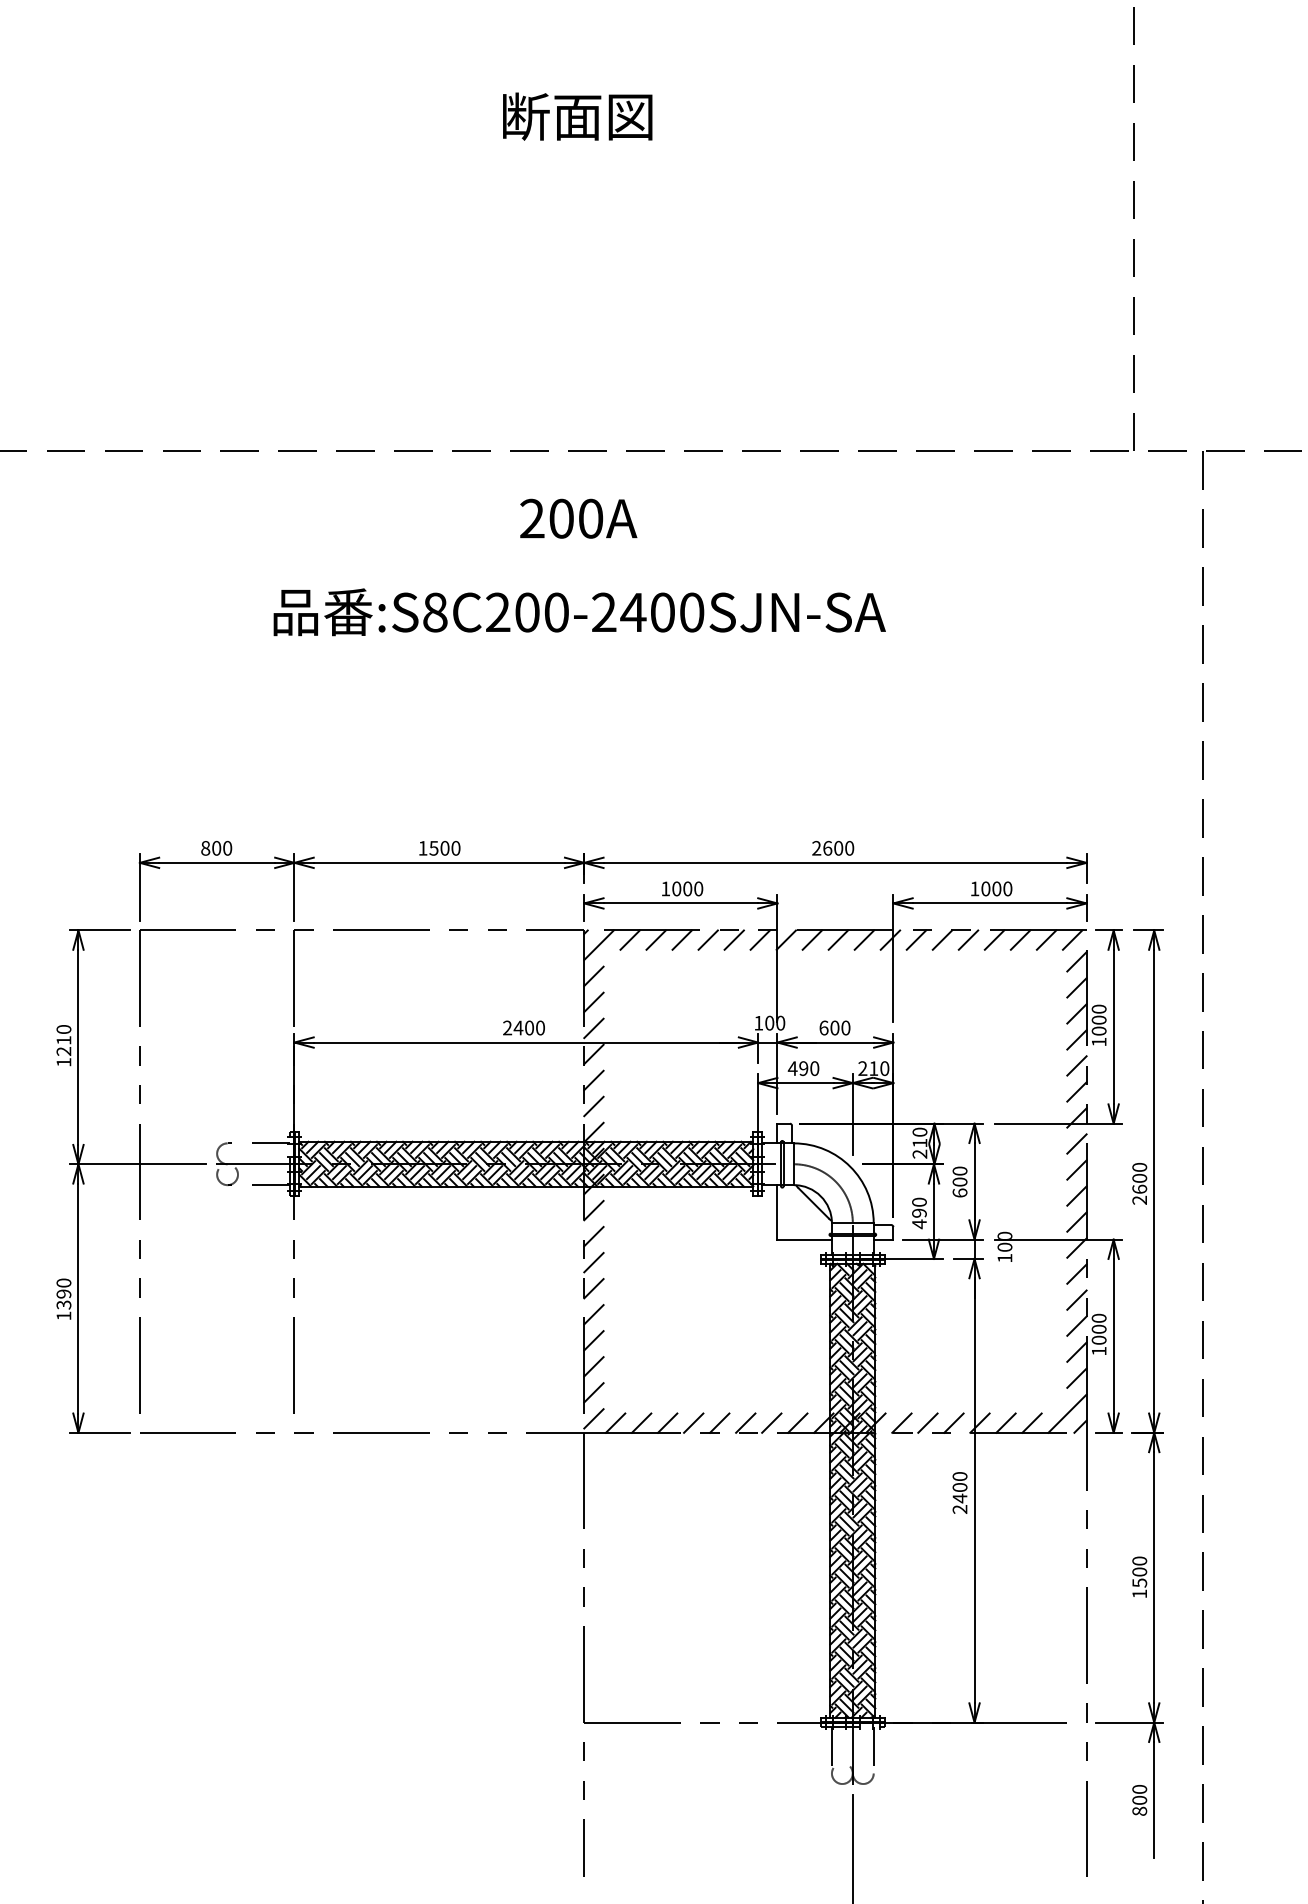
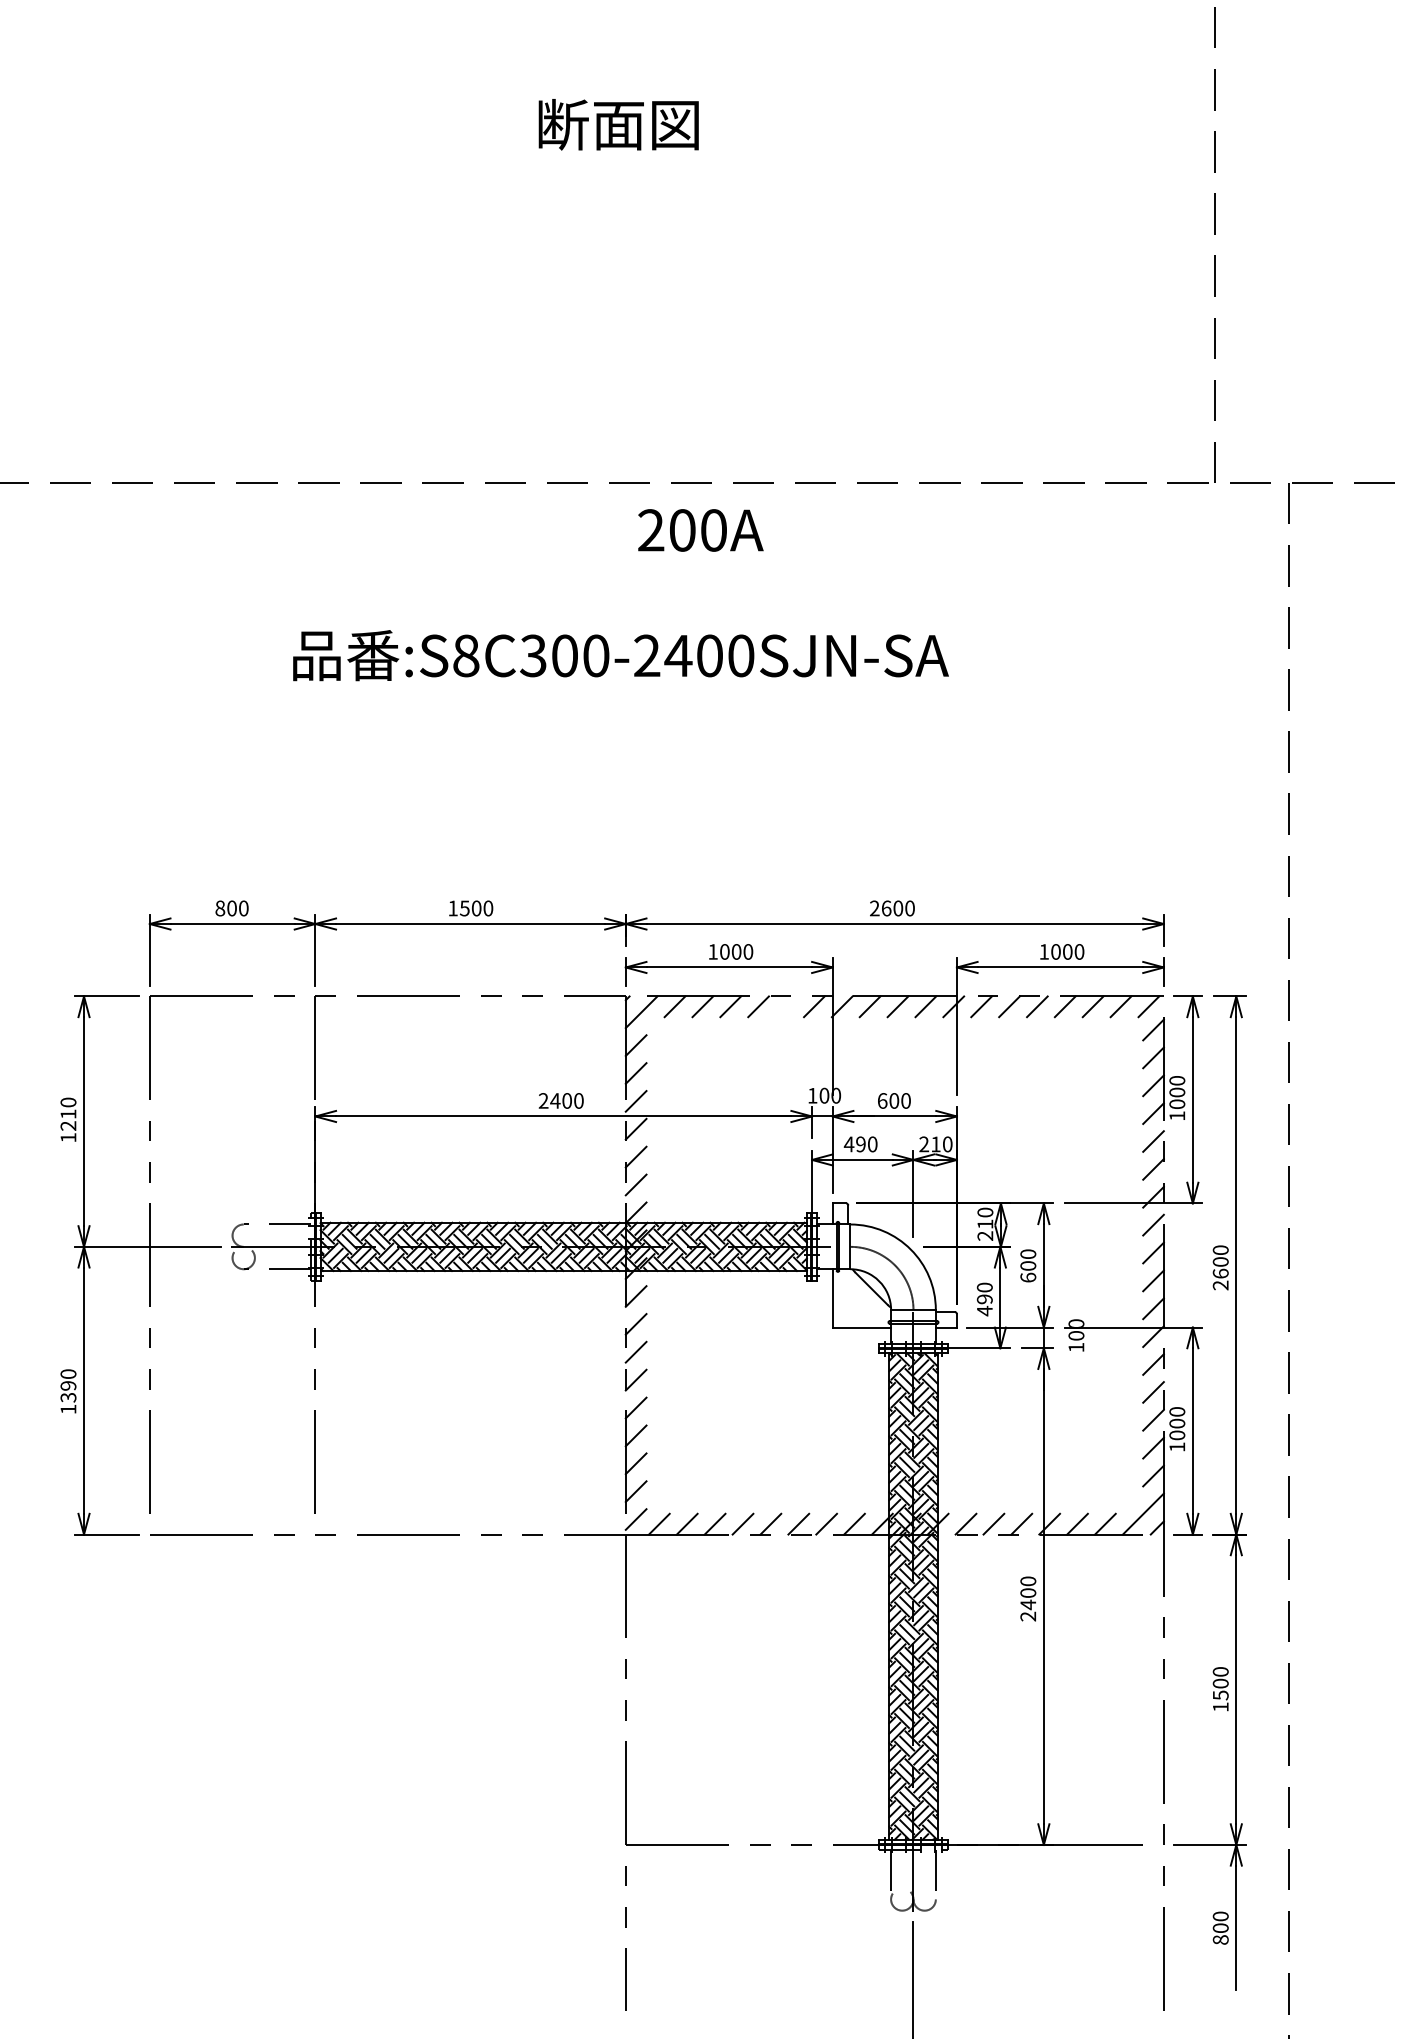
text: (578, 518) -> (700, 530), moved
text: (498, 612) -> (533, 655), :S8C200-2400SJN-SA -> :S8C300-2400SJN-SA
line: (734, 939) -> (786, 1006), removed

